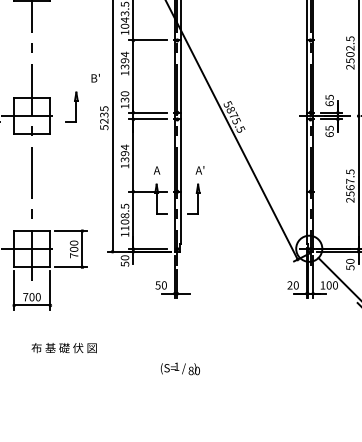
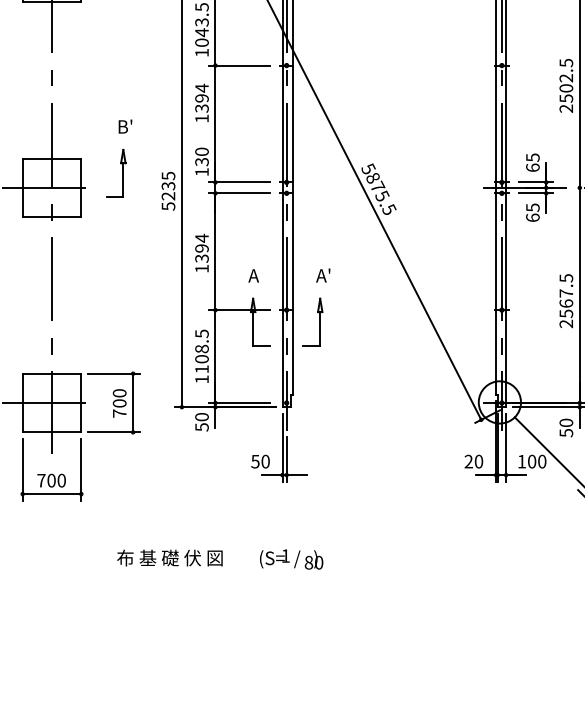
text: (95, 77) -> (125, 125), moved
text: (63, 348) -> (168, 558), moved
text: (179, 368) -> (290, 558), moved

